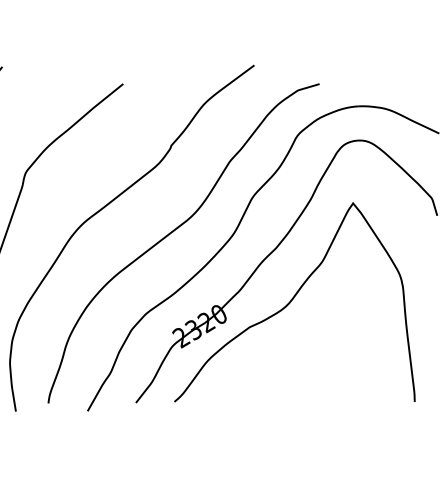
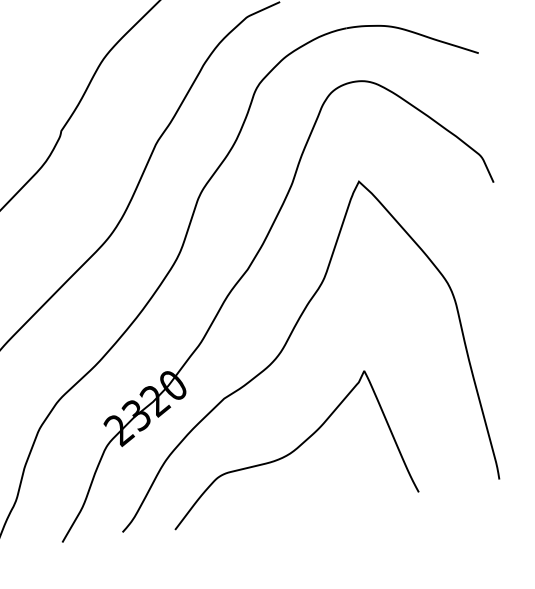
curve: (287, 365) -> (291, 450), added

